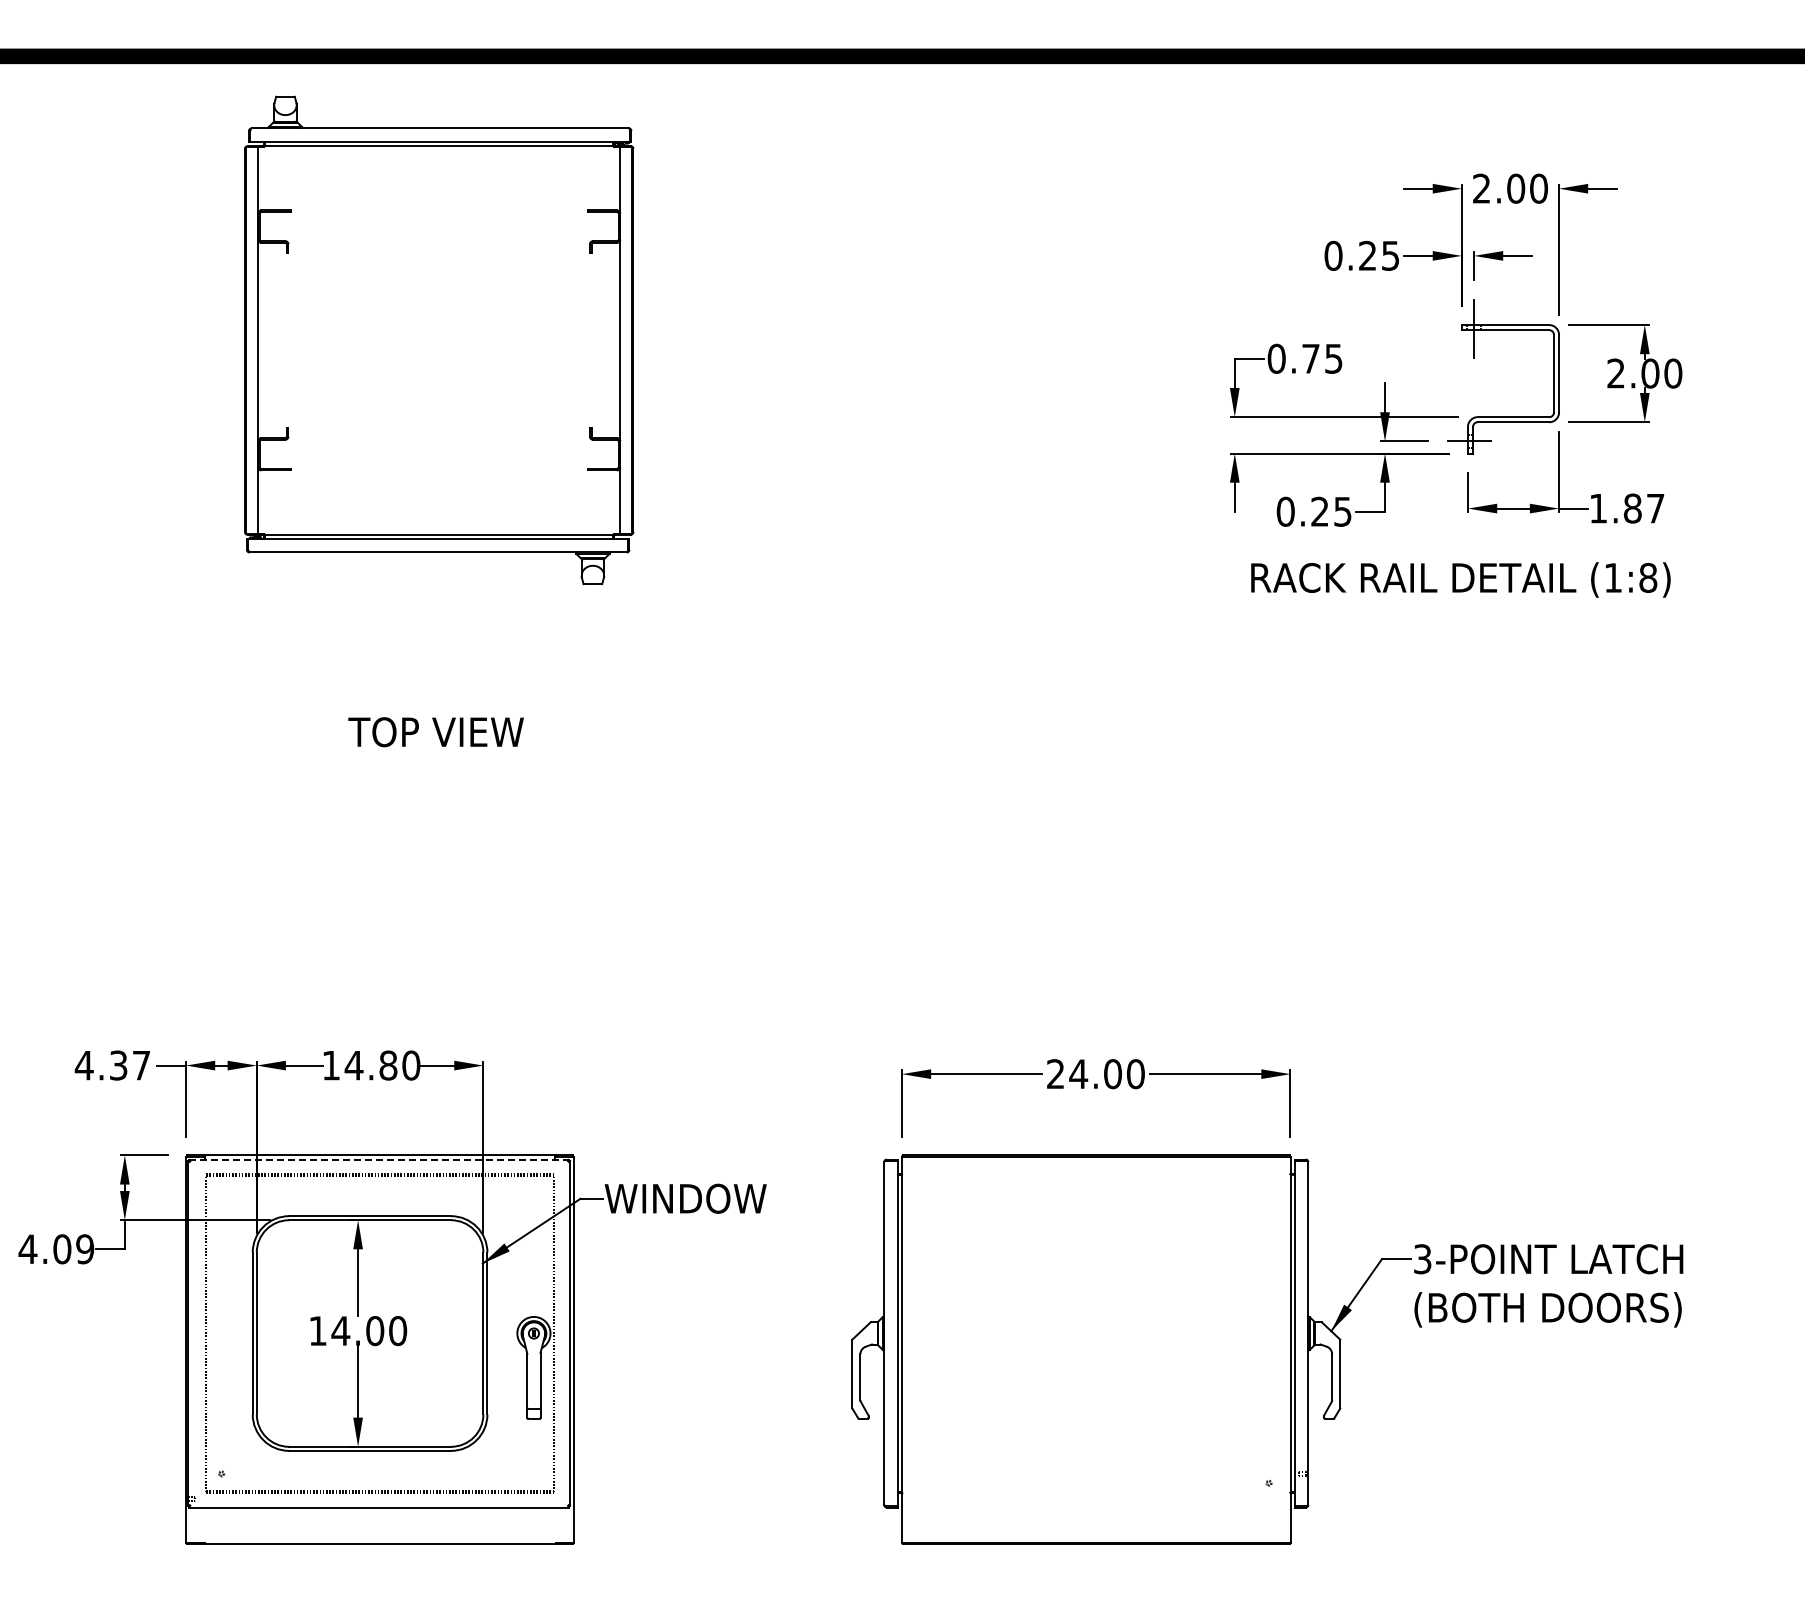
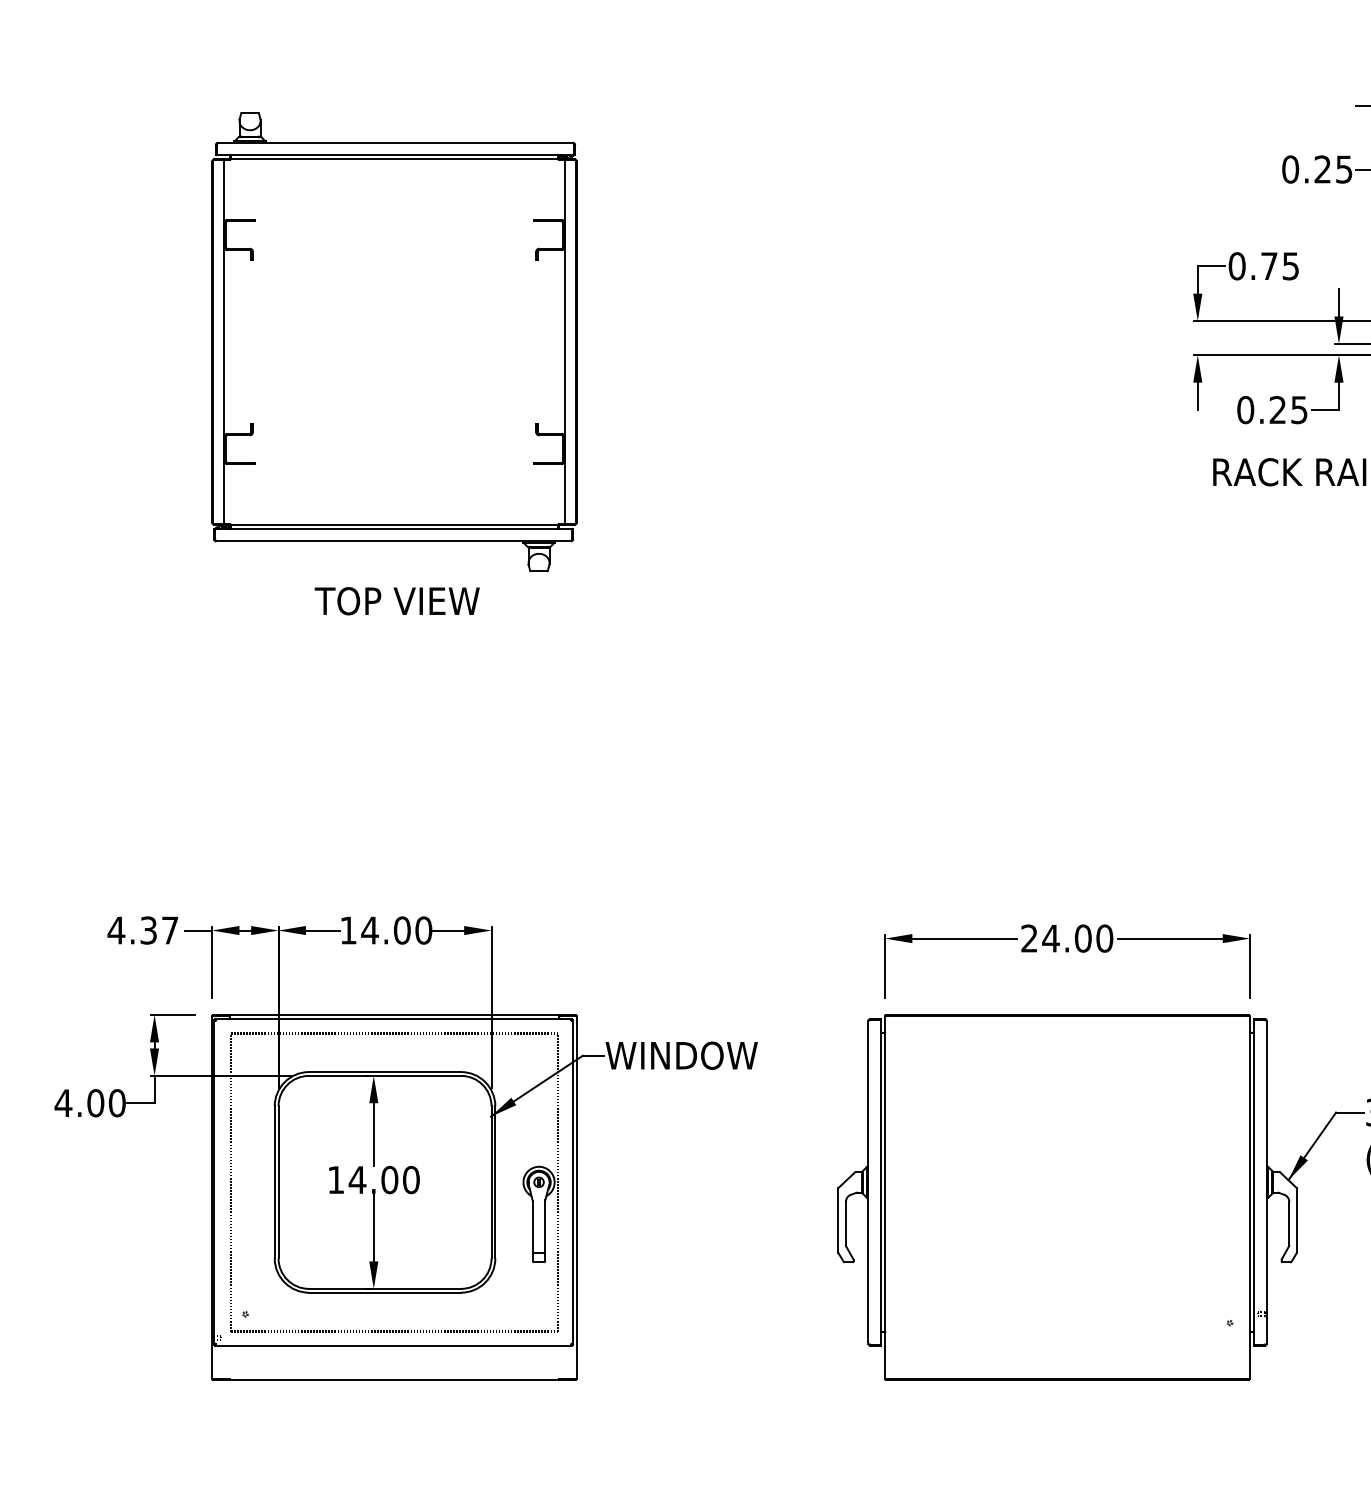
part: (439, 340) -> (394, 342), moved
text: (435, 732) -> (396, 601), moved
text: (388, 1065) -> (402, 930), 14.80 -> 14.00
line: (379, 1159) -> (393, 1018), dashed -> solid
text: (85, 1249) -> (117, 1103), 4.09 -> 4.00

